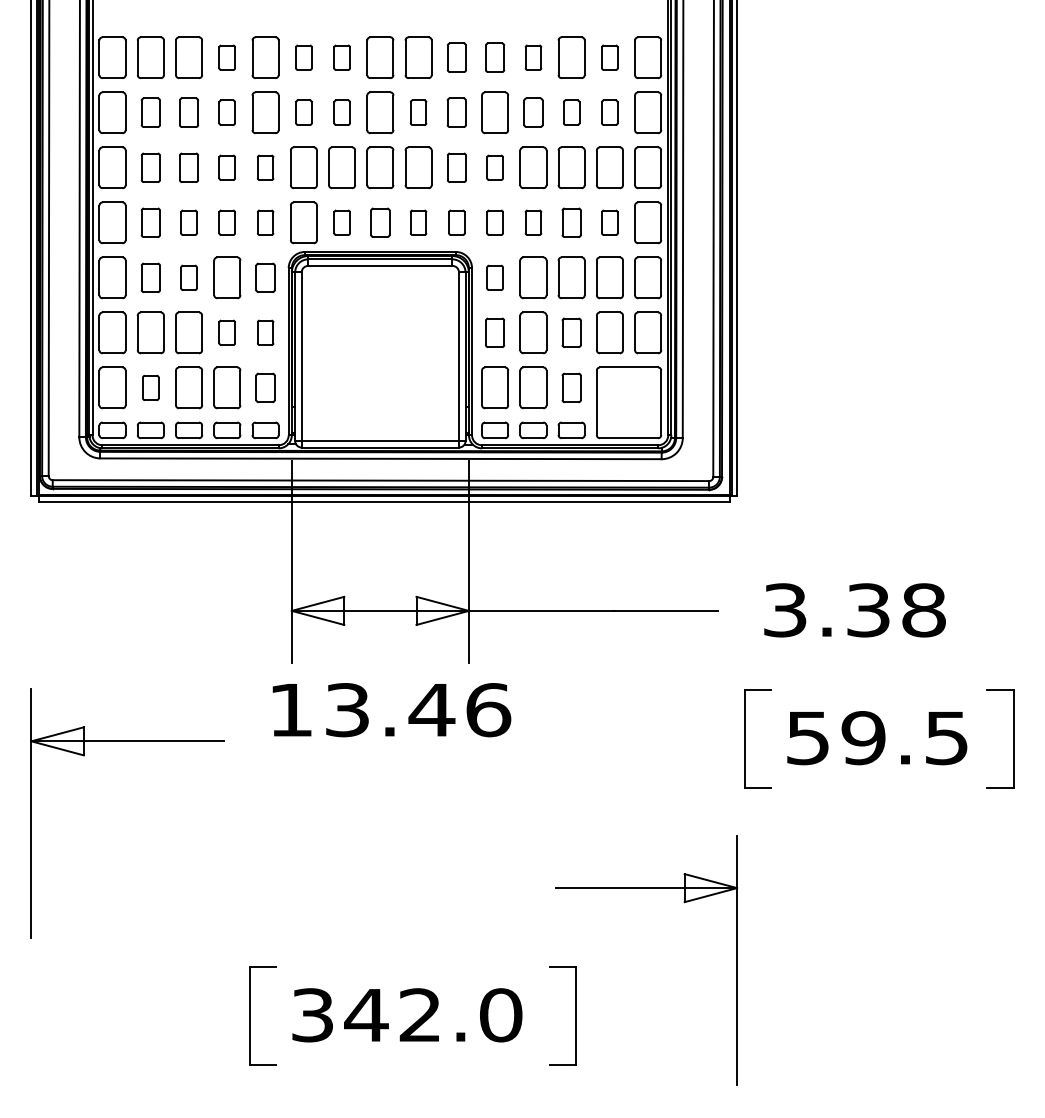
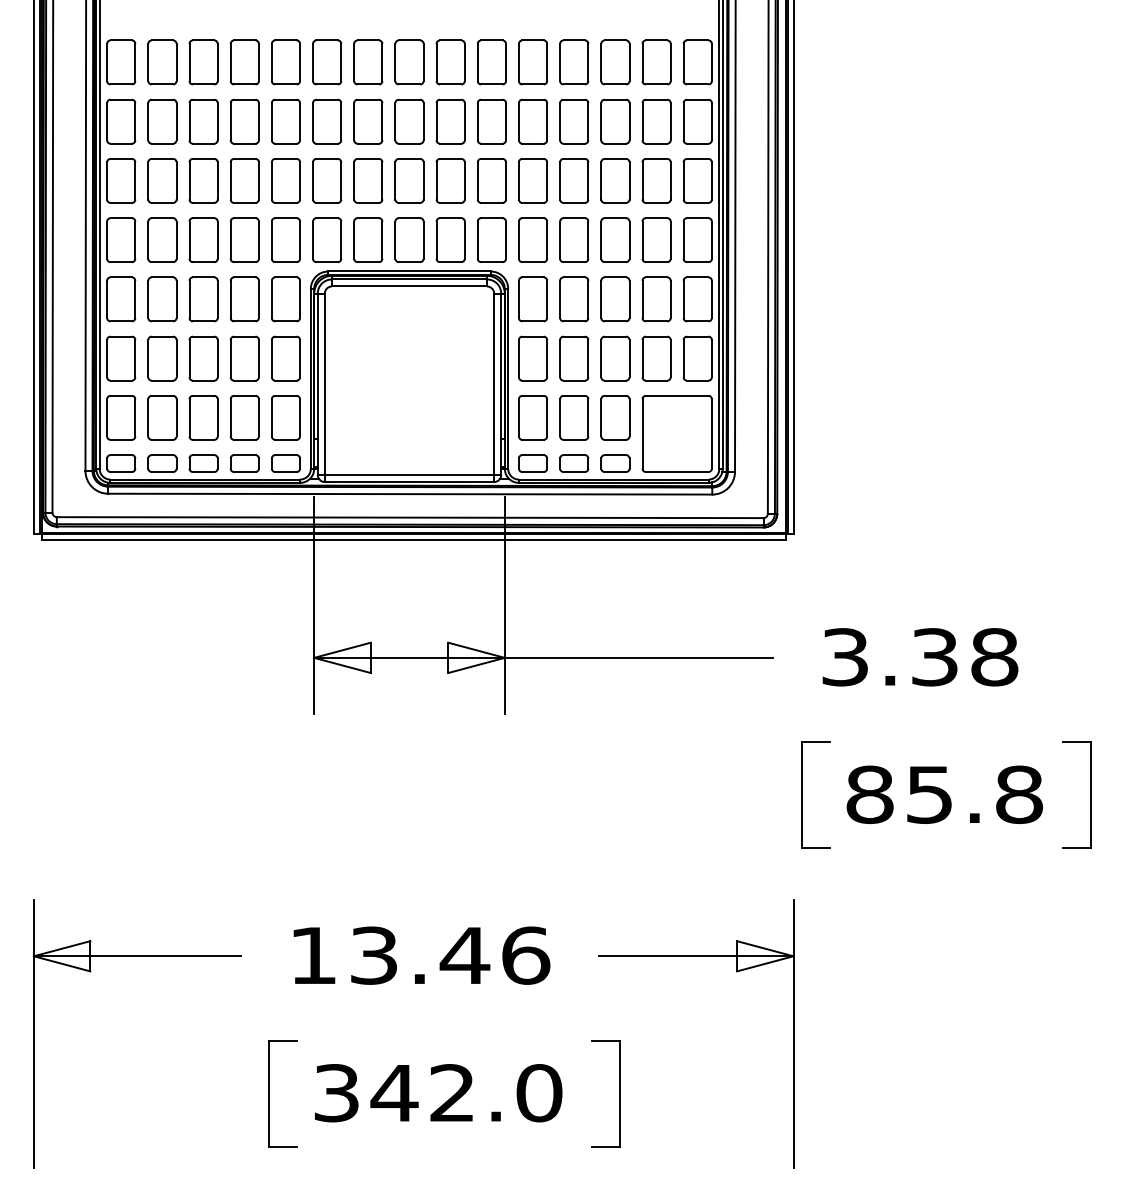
part: (227, 57) -> (244, 62), size x1.67
part: (304, 57) -> (327, 62), size x1.67
part: (342, 57) -> (368, 62), size x1.67
part: (456, 57) -> (491, 62), size x1.43
part: (494, 57) -> (532, 62), size x1.43
part: (533, 57) -> (574, 62), size x1.67
part: (609, 57) -> (656, 62), size x1.67
part: (150, 112) -> (162, 121), size x1.43
part: (188, 112) -> (203, 121), size x1.43
part: (227, 112) -> (244, 121), size x1.67
part: (304, 112) -> (327, 121), size x1.67
part: (342, 112) -> (368, 121), size x1.67
part: (418, 112) -> (450, 121), size x1.67
part: (456, 112) -> (491, 121), size x1.43
part: (533, 112) -> (574, 121), size x1.43
part: (571, 112) -> (615, 121), size x1.67
part: (609, 112) -> (656, 121), size x1.67
part: (150, 167) -> (162, 180), size x1.43
part: (188, 167) -> (203, 180), size x1.43
part: (227, 167) -> (244, 180), size x1.67
part: (265, 167) -> (285, 180), size x1.67
part: (456, 167) -> (491, 180), size x1.43
part: (494, 167) -> (532, 180), size x1.67
part: (150, 222) -> (162, 239), size x1.43
part: (188, 222) -> (203, 239), size x1.67
part: (227, 222) -> (244, 239), size x1.67
part: (265, 222) -> (285, 239), size x1.67
part: (342, 222) -> (368, 239), size x1.67
part: (380, 222) -> (409, 239), size x1.43
part: (418, 222) -> (450, 239), size x1.67
part: (456, 222) -> (491, 239), size x1.67
part: (494, 222) -> (532, 239), size x1.67
part: (533, 222) -> (574, 239), size x1.67
part: (571, 222) -> (615, 239), size x1.43
part: (609, 222) -> (656, 239), size x1.67
part: (150, 277) -> (162, 299), size x1.43
part: (188, 277) -> (203, 299), size x1.67
part: (265, 277) -> (285, 299), size x1.43
part: (494, 277) -> (532, 299), size x1.67
part: (227, 332) -> (244, 358), size x1.67
part: (265, 332) -> (285, 358), size x1.67
part: (494, 332) -> (532, 358), size x1.43
part: (571, 332) -> (615, 358), size x1.43
part: (150, 387) -> (162, 417), size x1.67
part: (265, 387) -> (285, 417), size x1.43
part: (571, 387) -> (615, 417), size x1.43
text: (391, 709) -> (421, 955), moved
text: (877, 737) -> (944, 794), 59.5 -> 85.8
part: (84, 756) -> (90, 972), moved

